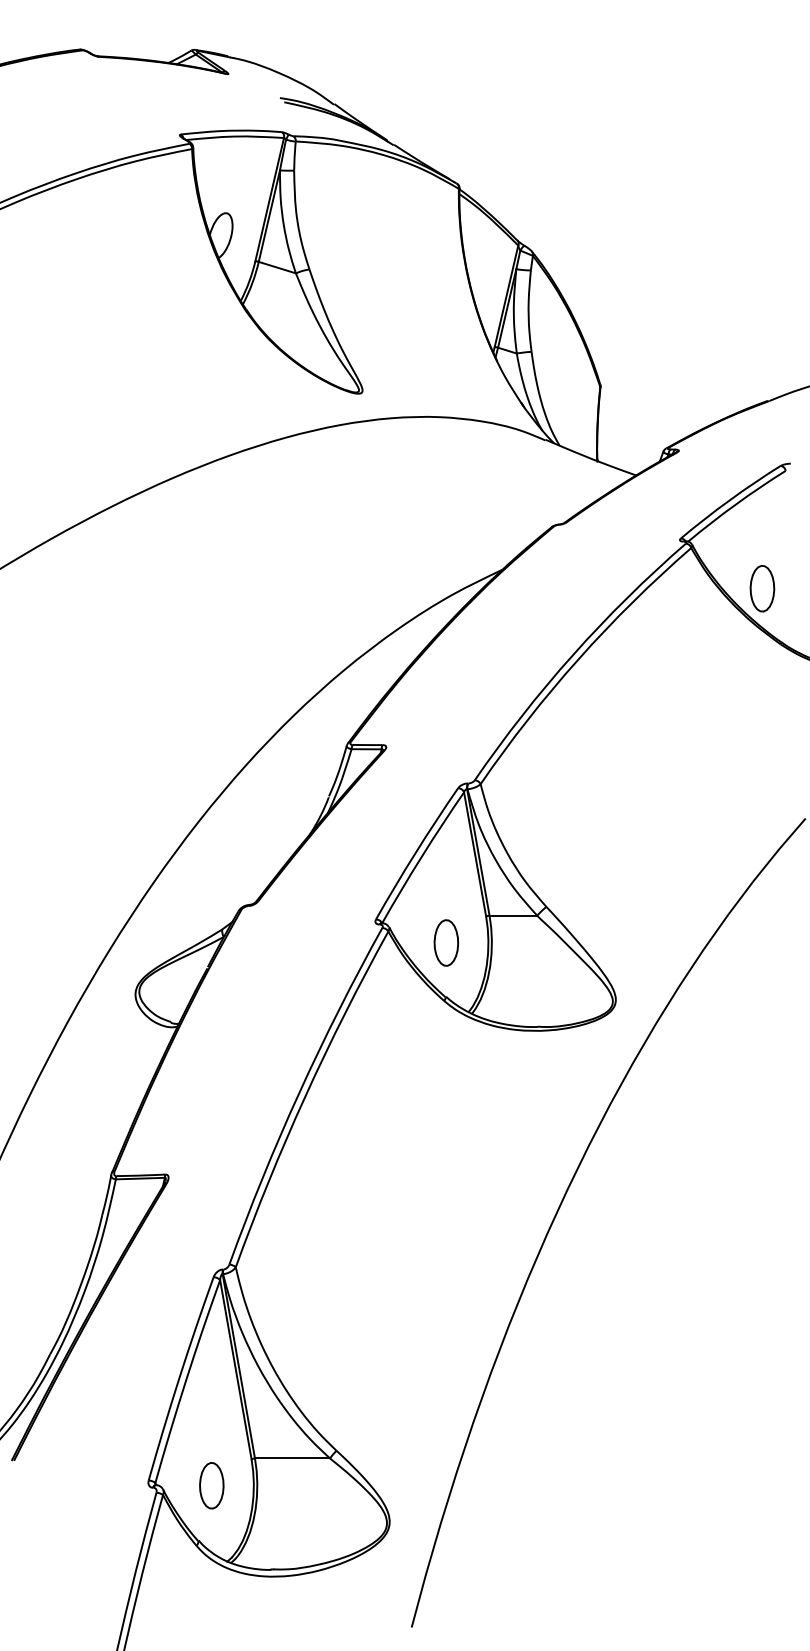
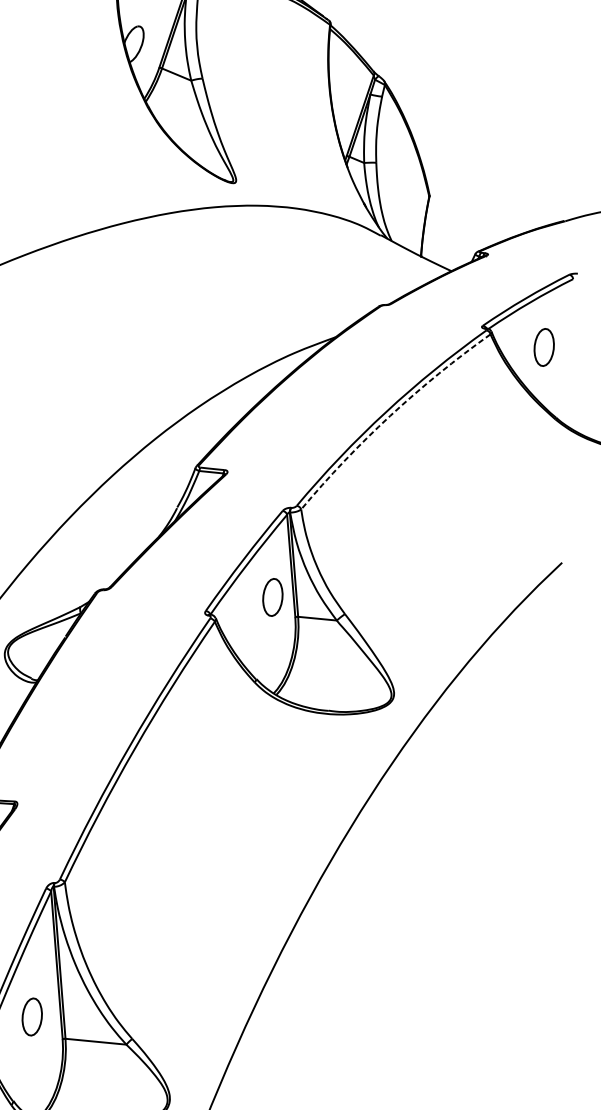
part: (762, 588) -> (544, 347), moved
arc: (578, 659) -> (390, 415), solid -> dashed
part: (446, 942) -> (273, 597), moved
part: (211, 1485) -> (32, 1016), moved

